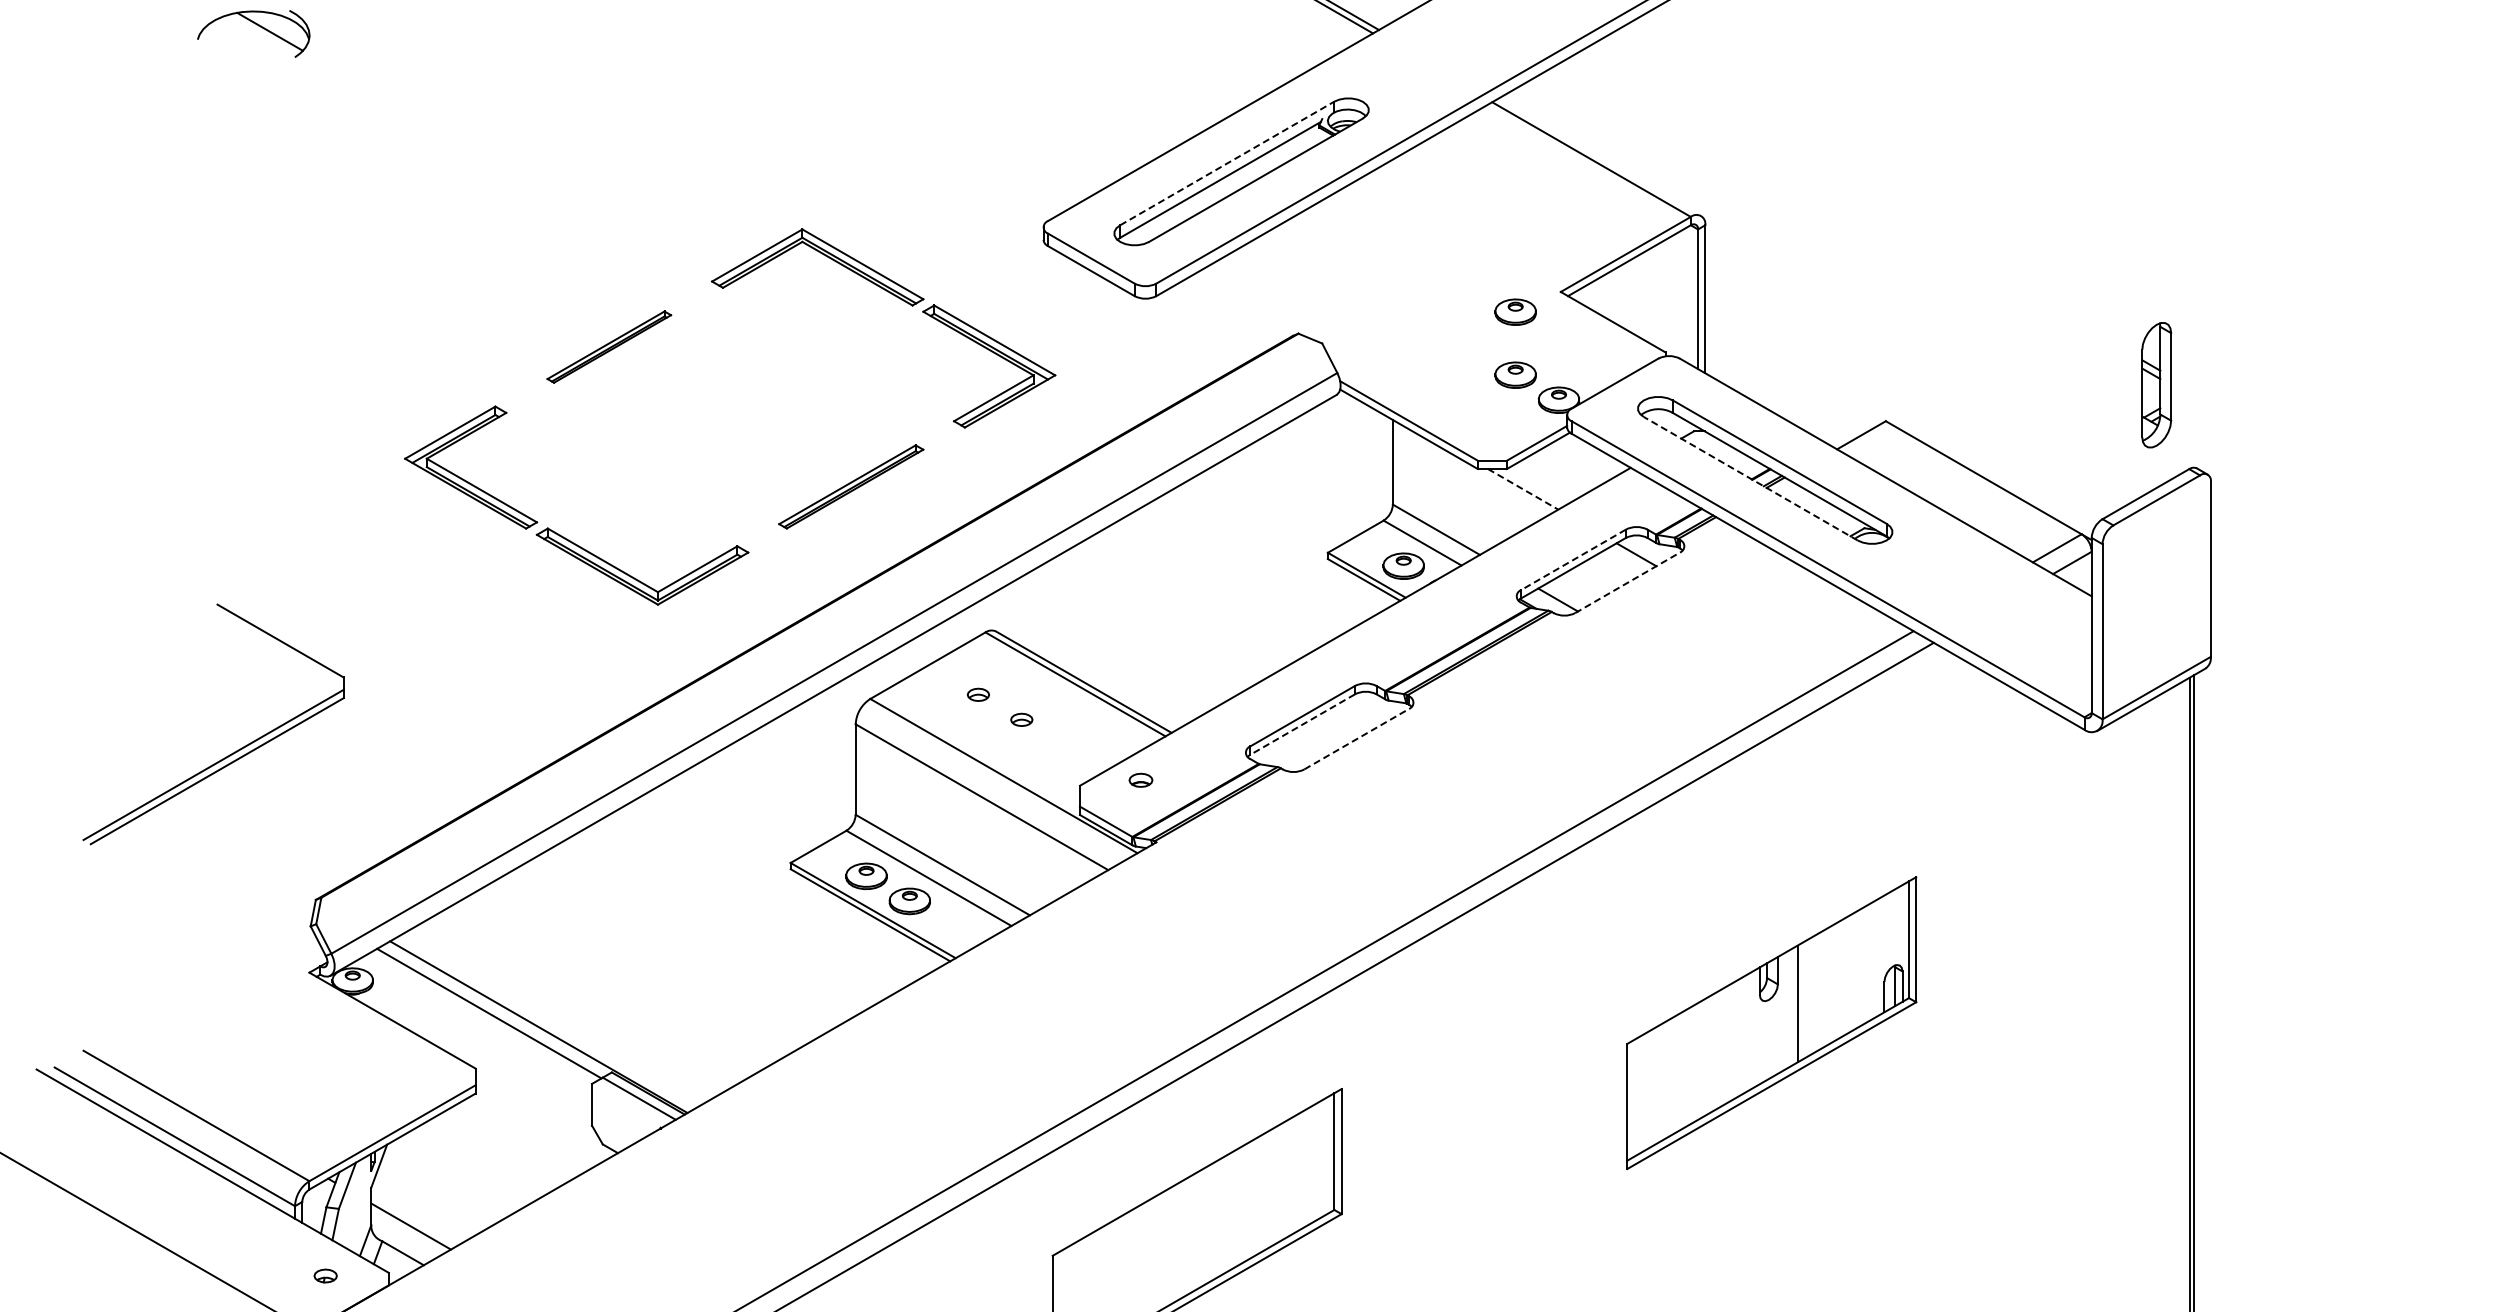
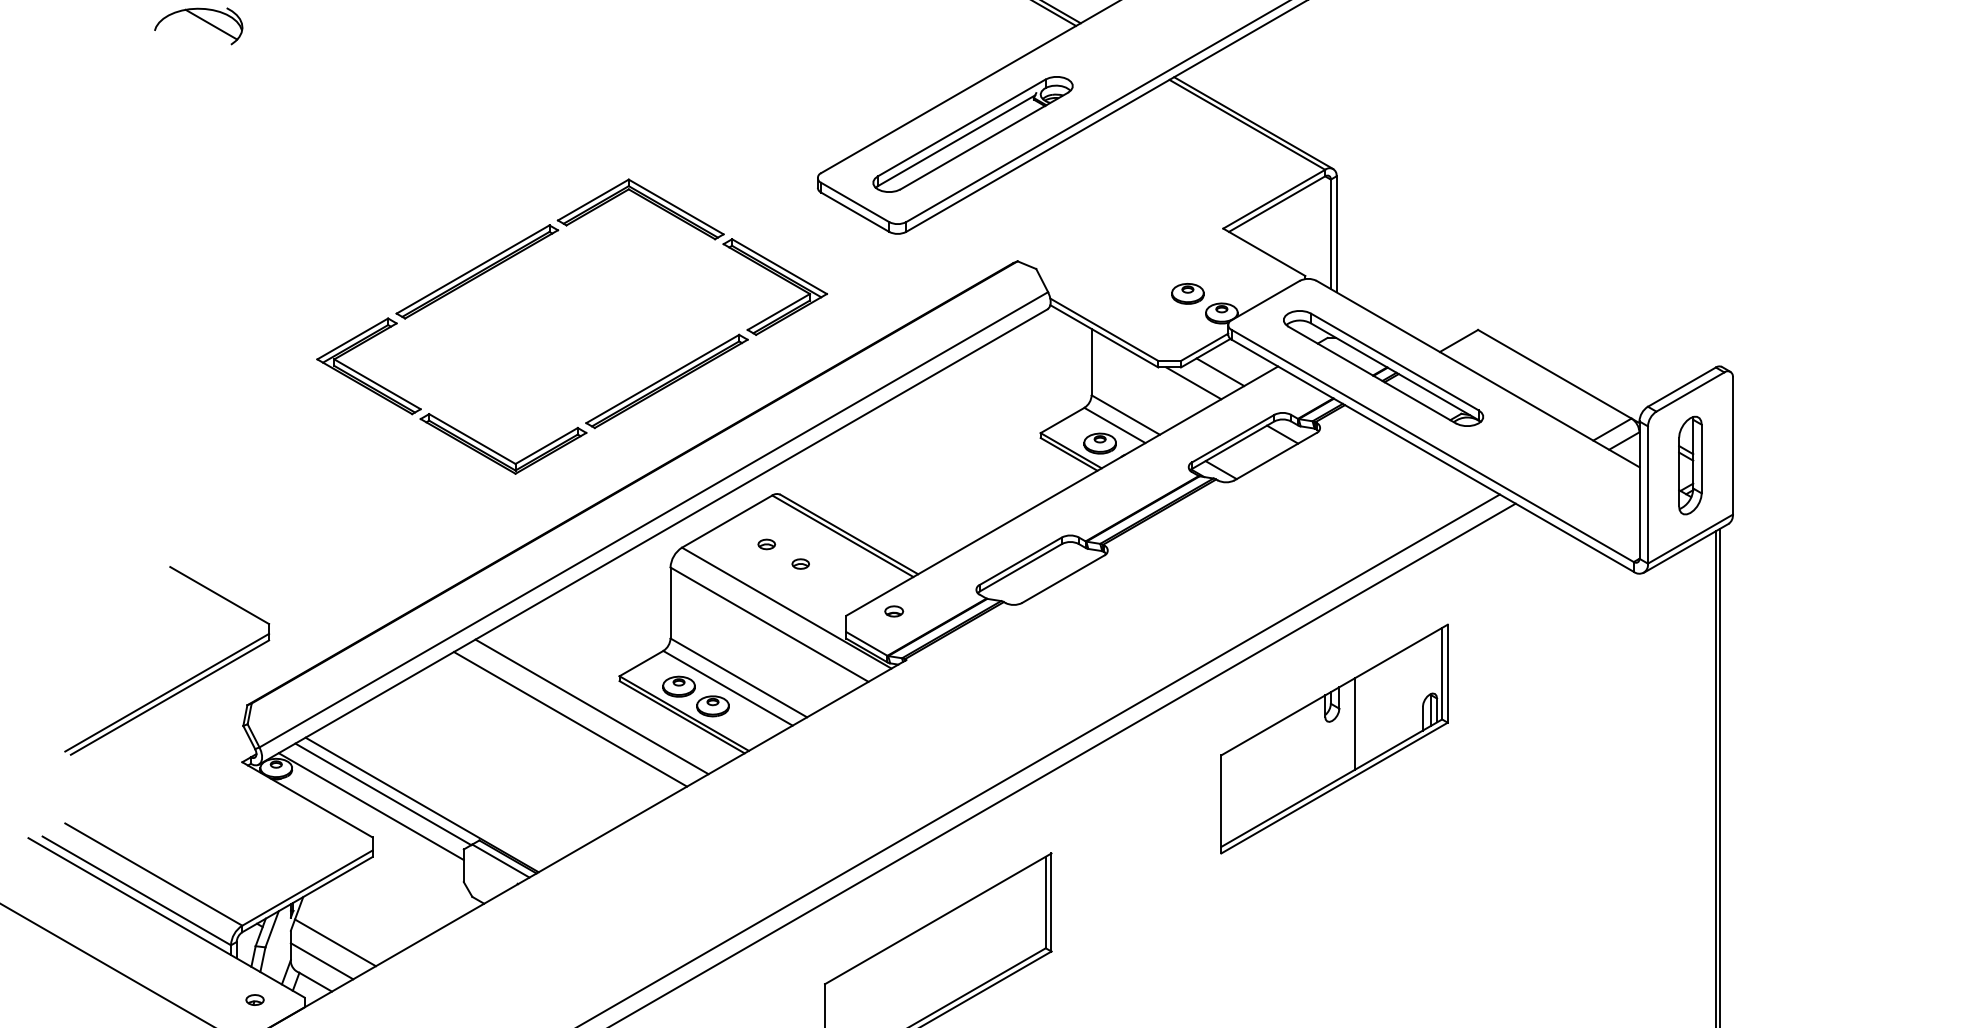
line: (1599, 156) -> (1253, 122), added
line: (1227, 163) -> (962, 127), dashed -> solid
part: (1515, 311) -> (1187, 243), removed
part: (609, 346) -> (477, 271), size x1.67
part: (2156, 385) -> (1690, 465), moved
line: (1556, 474) -> (1219, 371), added
line: (1750, 478) -> (1371, 374), dashed -> solid
part: (851, 486) -> (667, 381), size x1.43
line: (1523, 489) -> (1194, 383), dashed -> solid
line: (1573, 560) -> (1233, 439), dashed -> solid
line: (1628, 582) -> (1276, 456), dashed -> solid
line: (1302, 724) -> (1020, 567), dashed -> solid
line: (1357, 738) -> (1063, 578), dashed -> solid
part: (229, 754) -> (179, 684), moved
line: (755, 901) -> (592, 706), added
line: (727, 917) -> (570, 718), added
part: (1771, 1022) -> (1334, 738), moved
line: (473, 1029) -> (370, 806), added
line: (427, 1202) -> (334, 942), added

